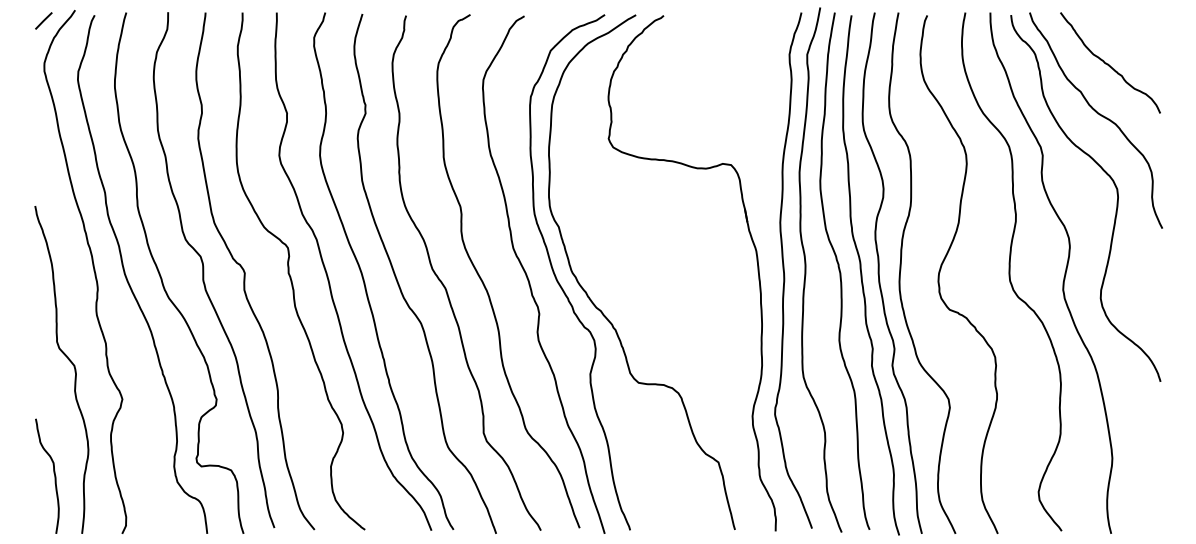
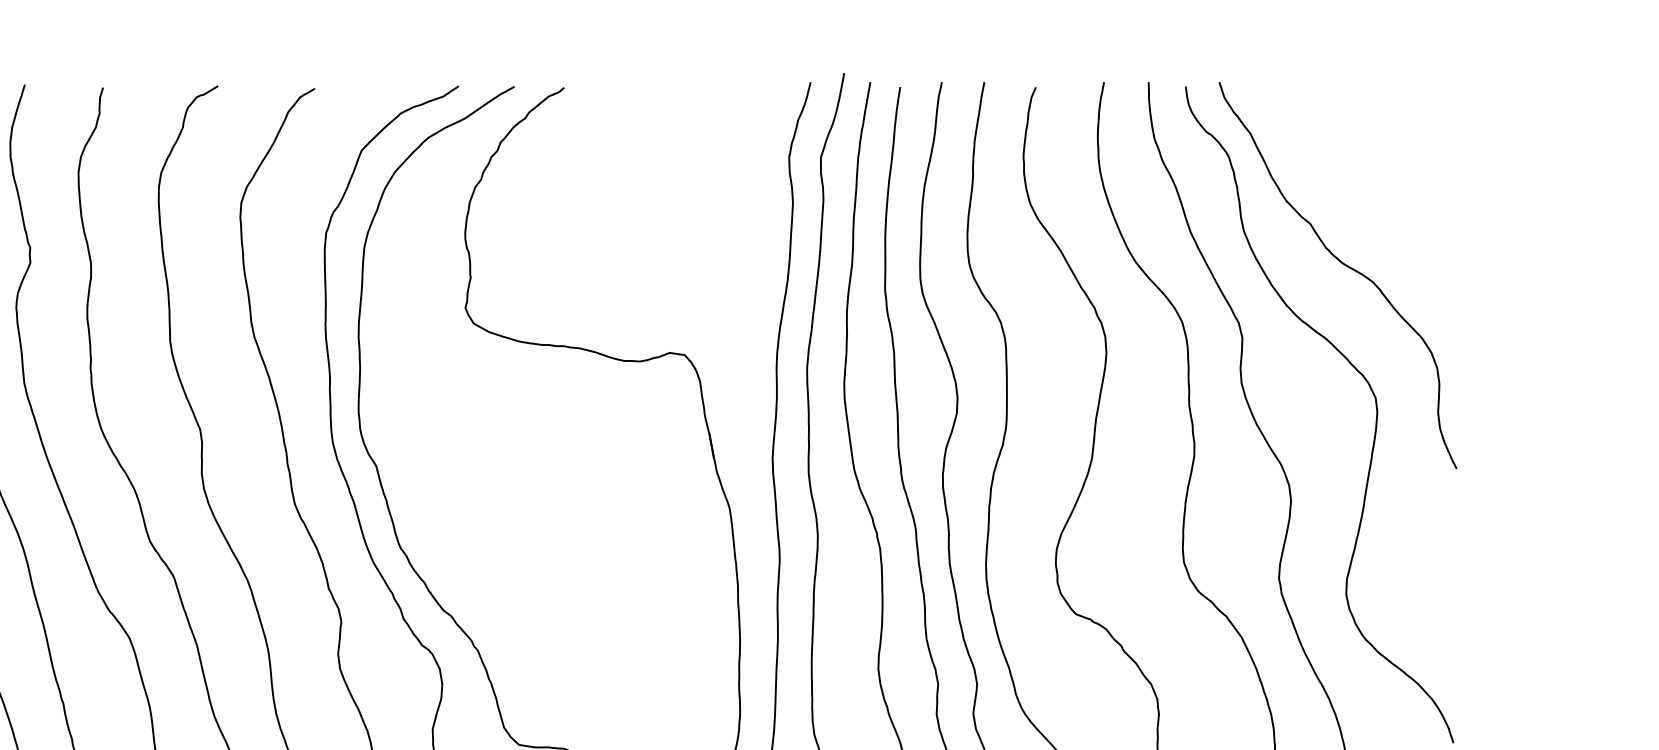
curve: (1108, 63) -> (1360, 173), removed

